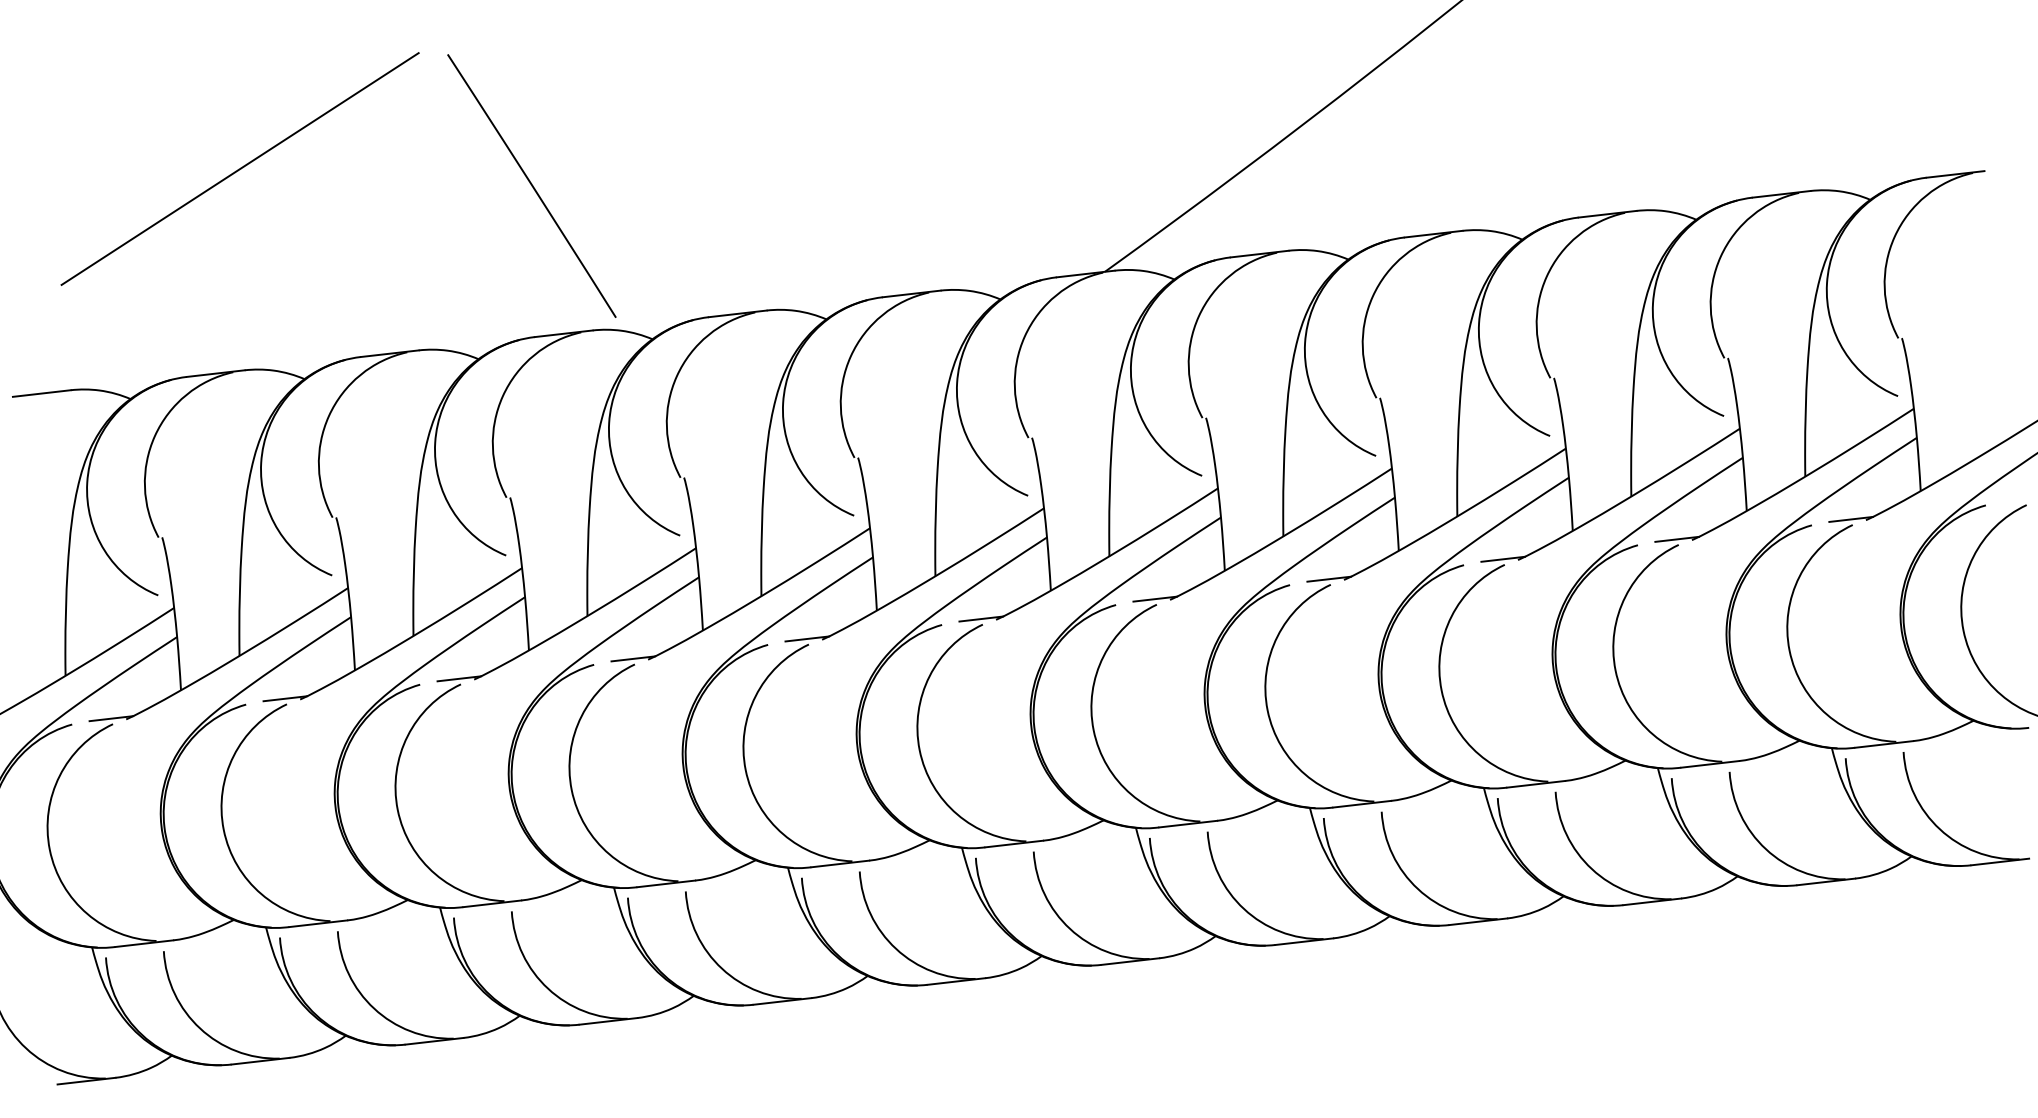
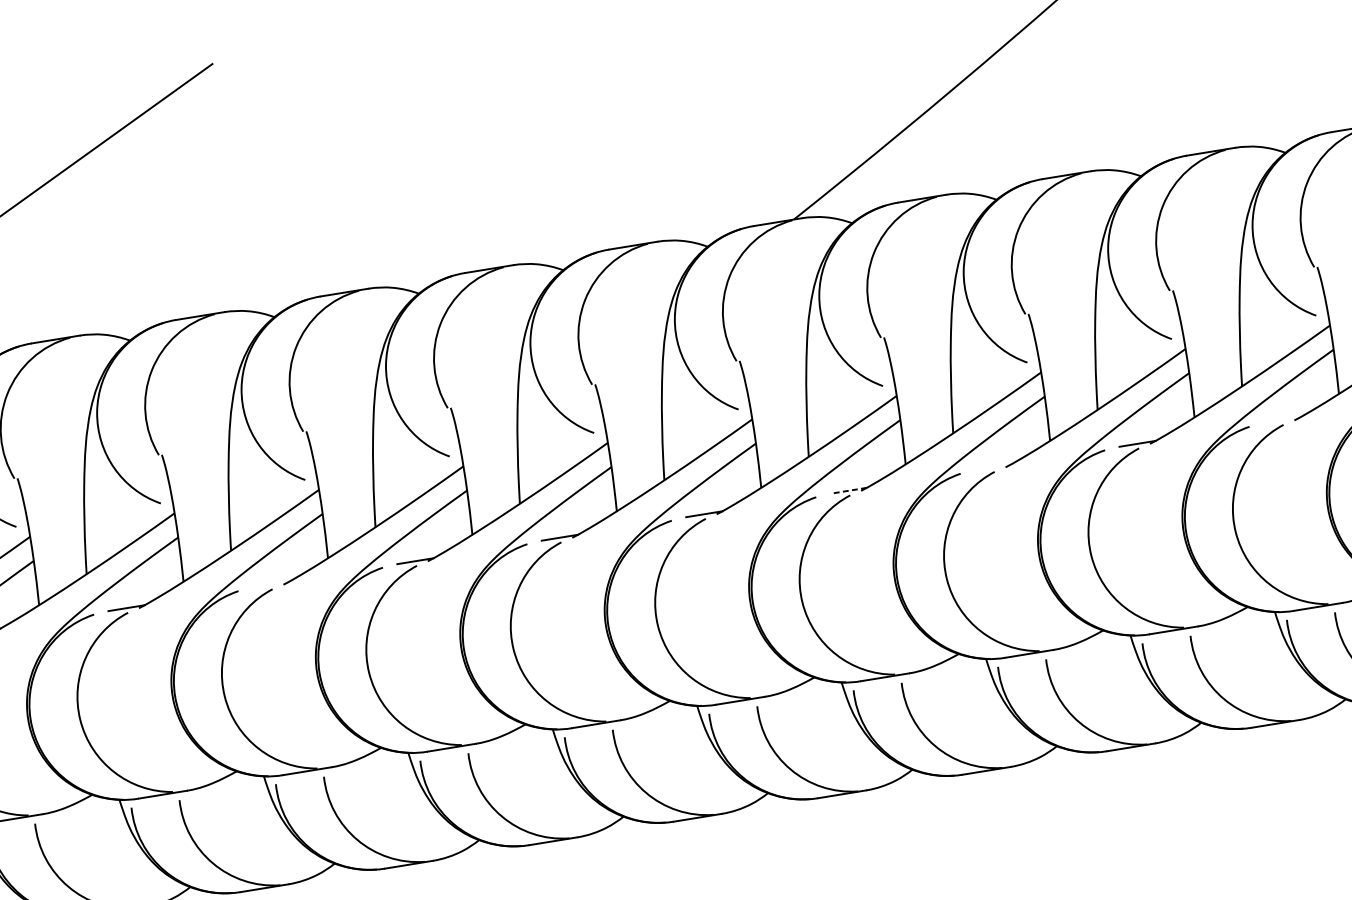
line: (531, 185) -> (311, 170), removed
line: (1676, 538) -> (1281, 419), removed
line: (1329, 578) -> (993, 466), removed
line: (1155, 599) -> (848, 491), solid -> dashed
line: (459, 678) -> (271, 584), removed

